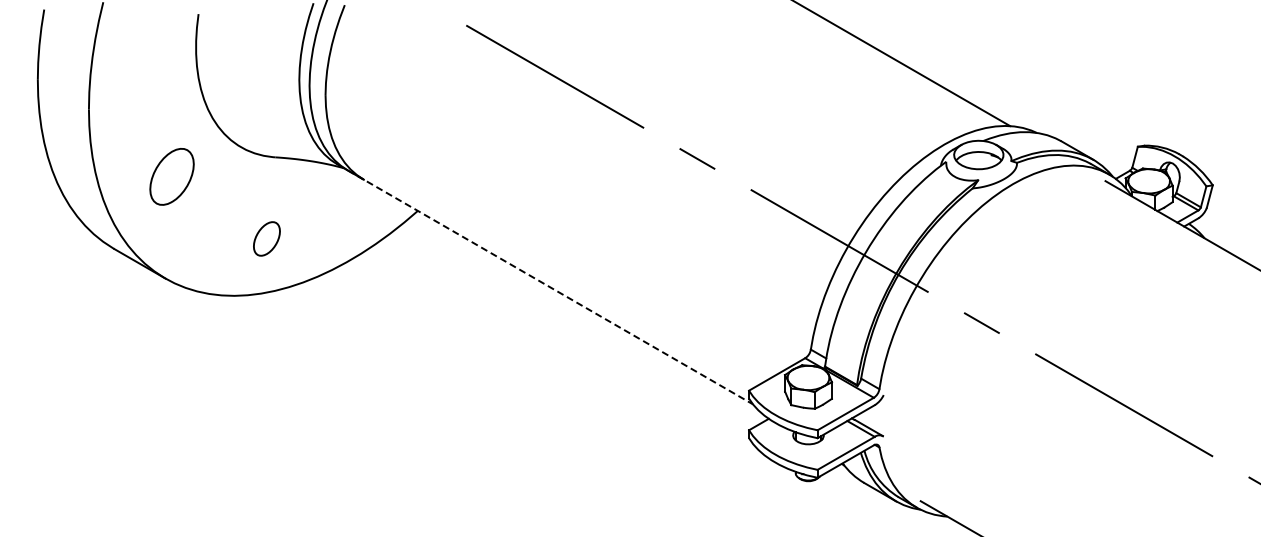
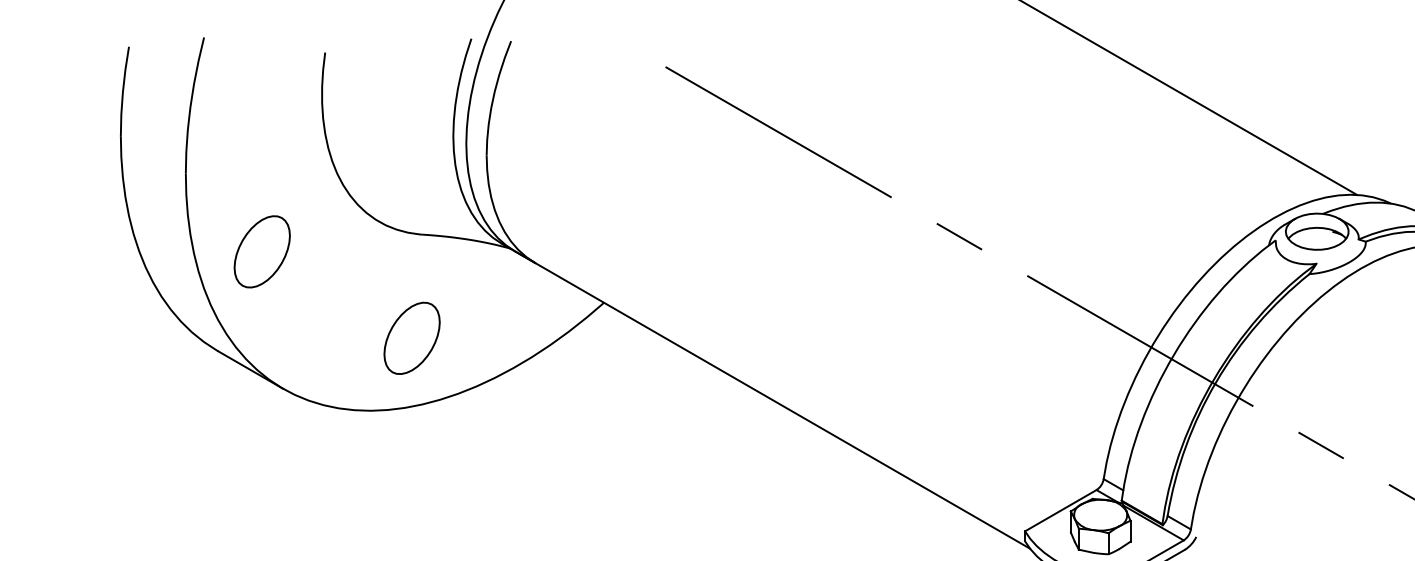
part: (171, 176) -> (261, 251), moved
part: (266, 238) -> (411, 337), size x1.67
line: (550, 287) -> (772, 400), dashed -> solid

